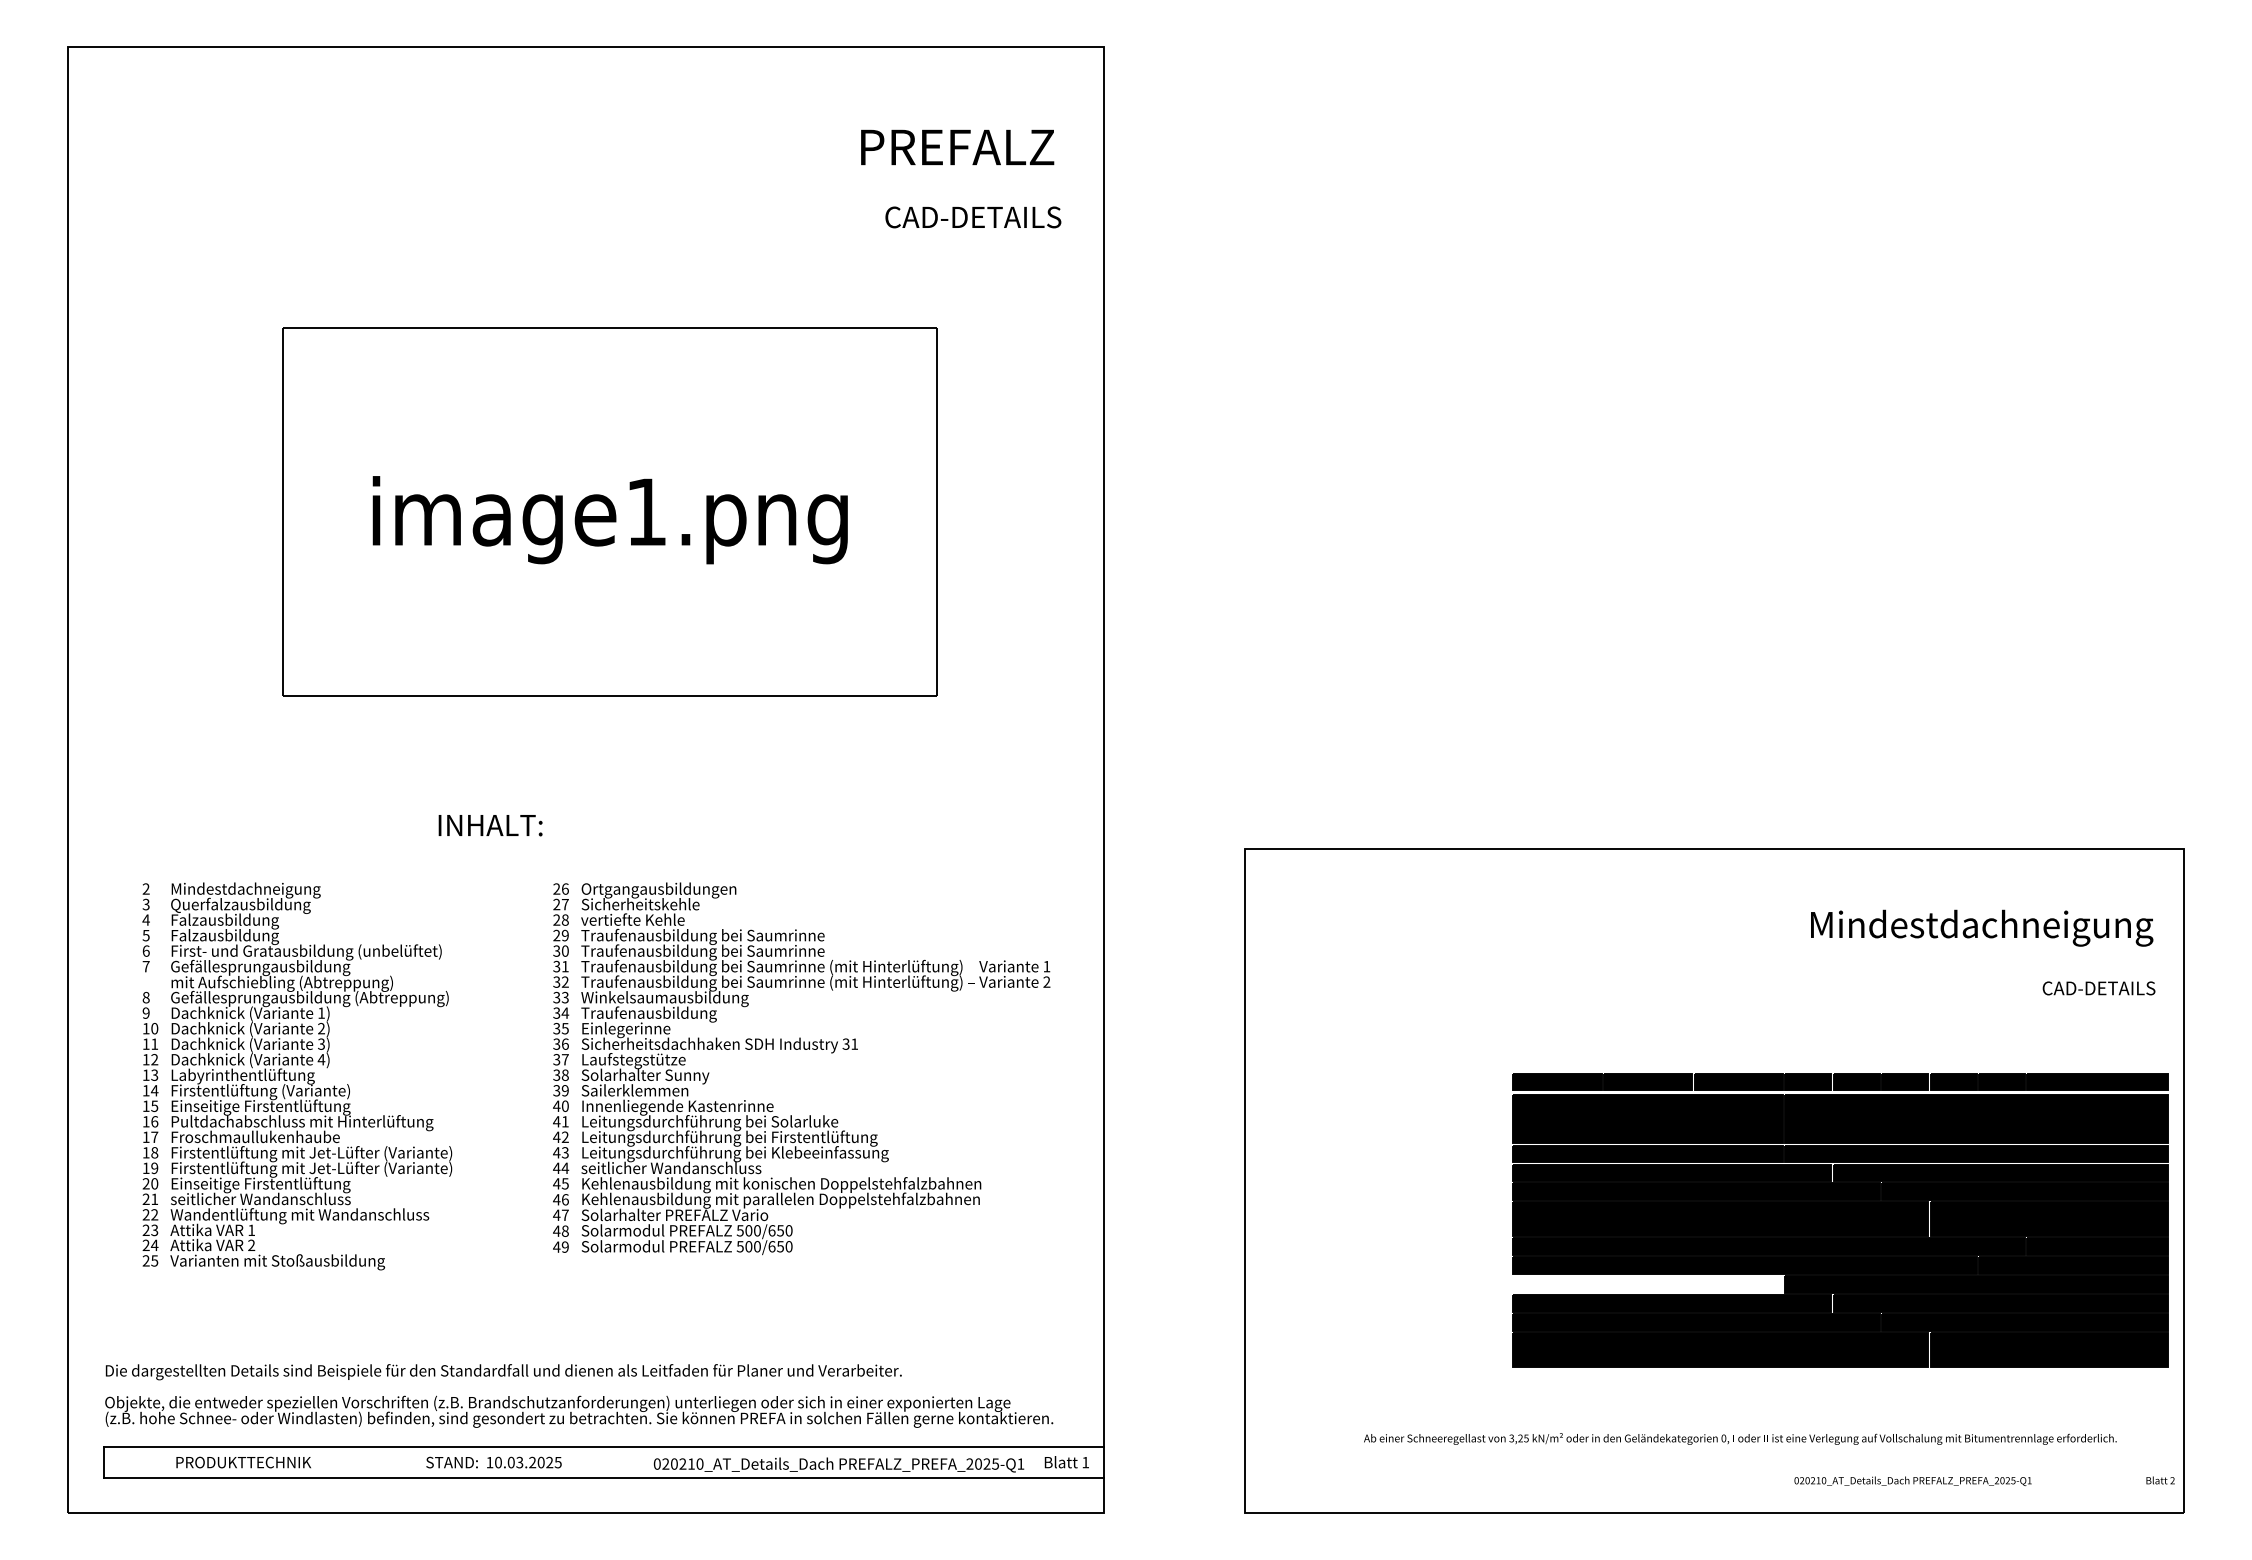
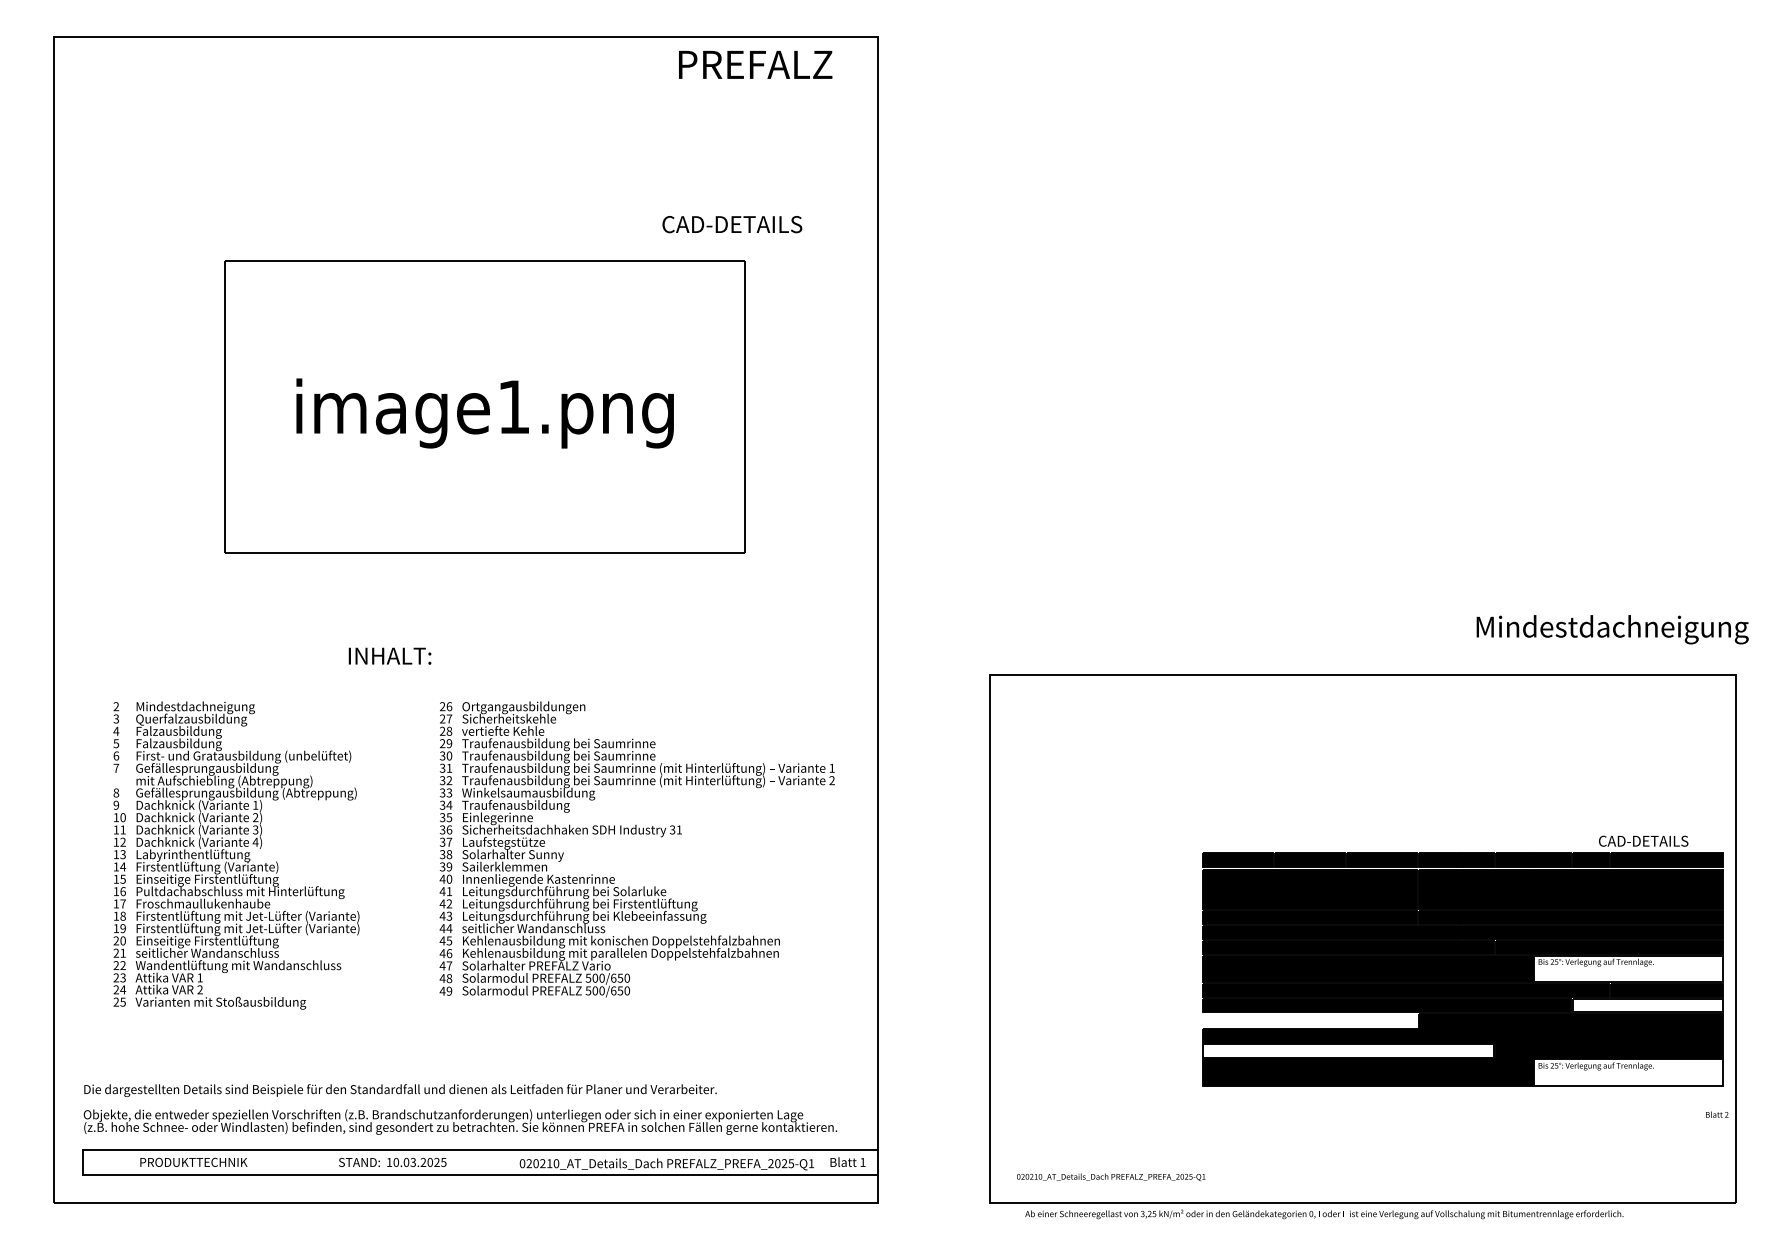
text: (957, 147) -> (755, 64), moved
text: (973, 217) -> (732, 224), moved
text: (1982, 927) -> (1613, 629), moved
text: (2098, 988) -> (1643, 841), moved
fill: (2049, 1218) -> (1628, 968), removed
fill: (2073, 1265) -> (1647, 1005), removed
fill: (1696, 1322) -> (1348, 1051), removed
fill: (2049, 1349) -> (1628, 1072), removed
text: (1740, 1438) -> (1324, 1214), moved
text: (2160, 1480) -> (1717, 1114), moved
text: (1912, 1481) -> (1110, 1177), moved

